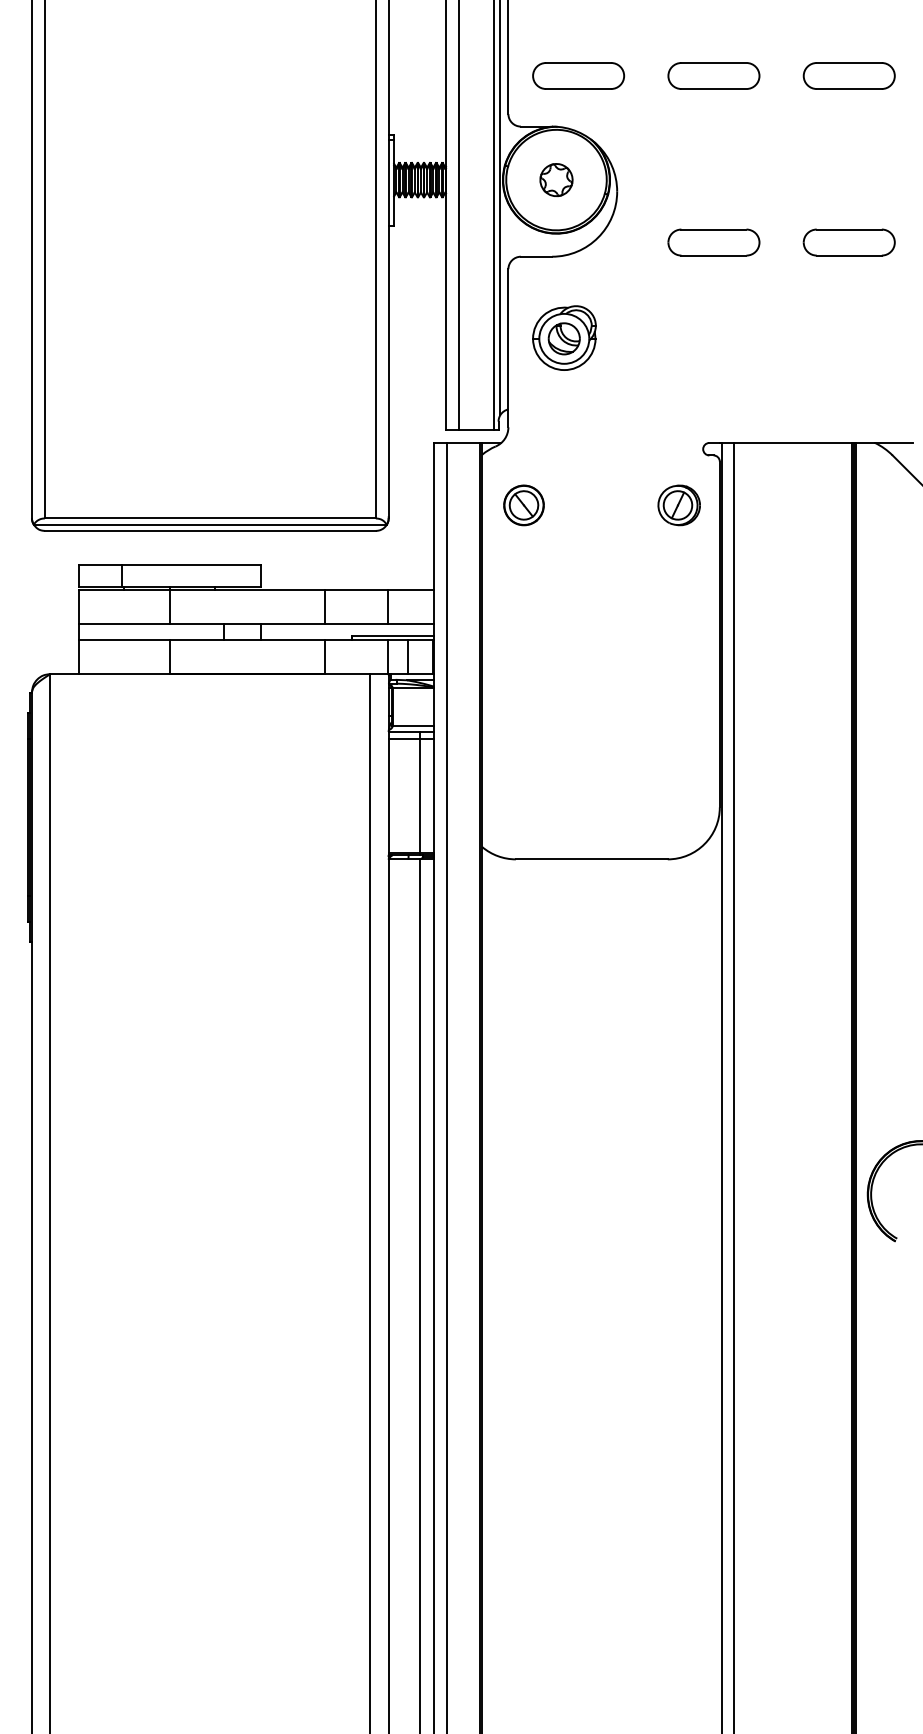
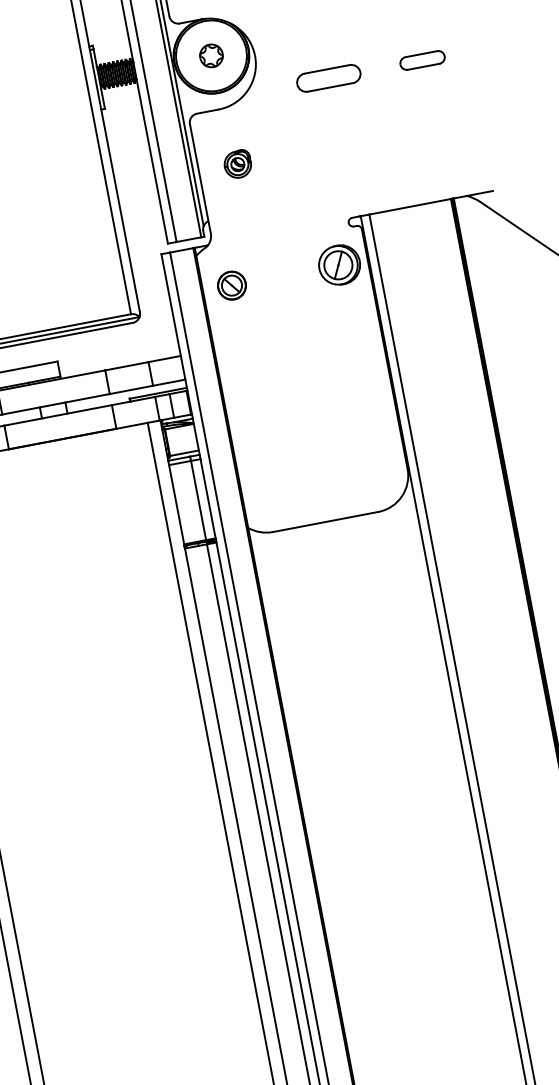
part: (848, 242) -> (422, 60), size x0.7
part: (564, 337) -> (237, 163), size x0.6
part: (678, 505) -> (339, 265), size x1.4

